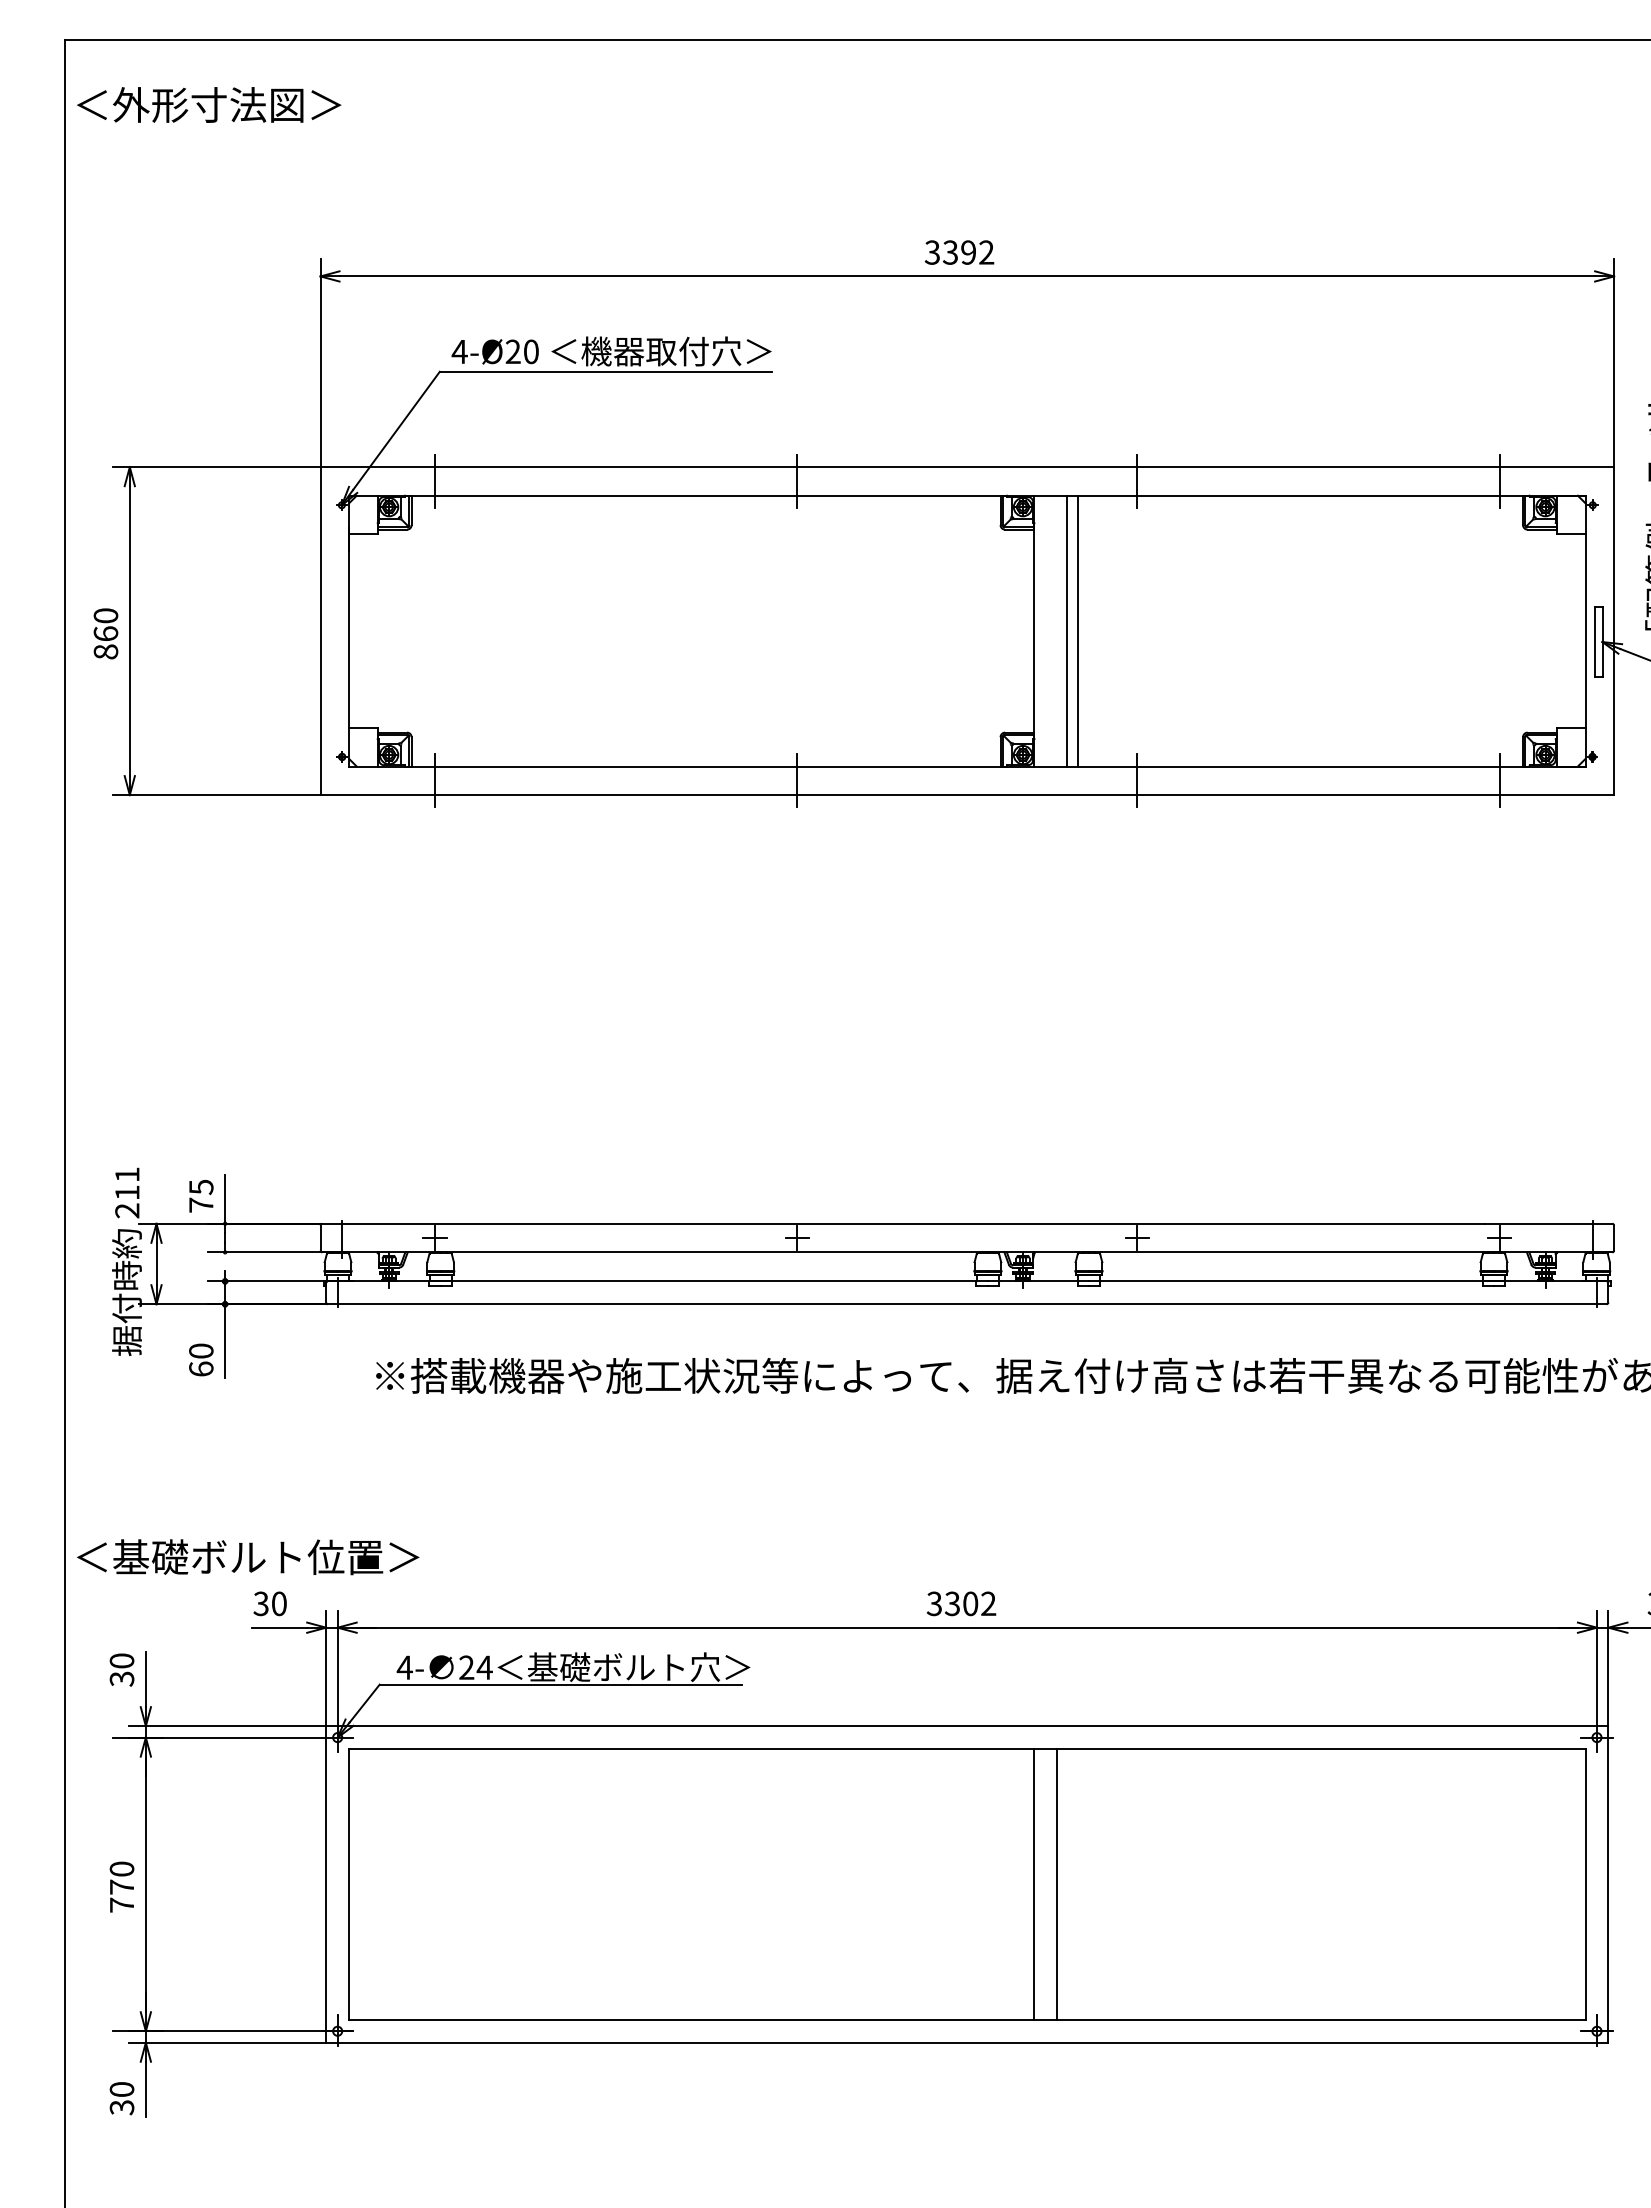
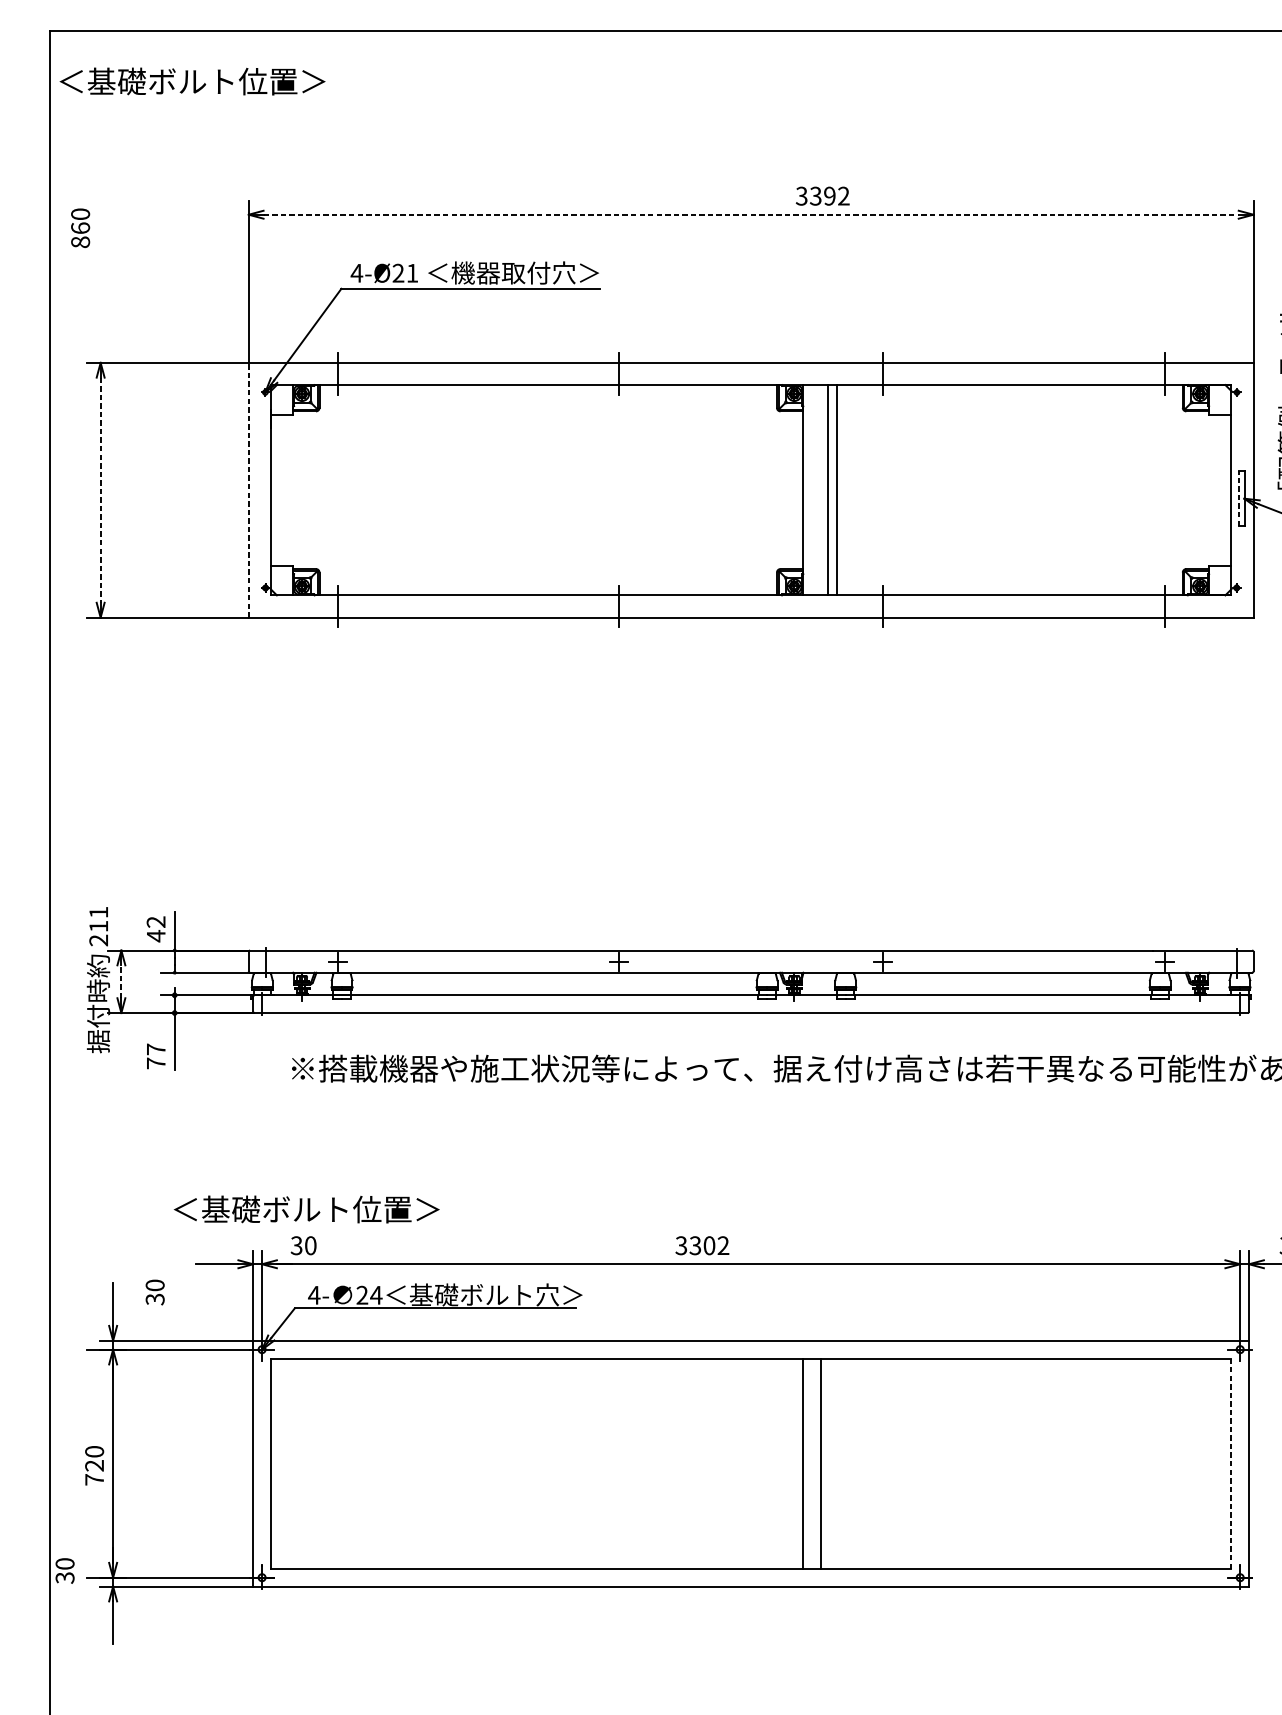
text: (265, 104) -> (206, 81), ＜外形寸法図＞ -> ＜基礎ボルト位置＞
text: (959, 252) -> (822, 196), moved
line: (967, 276) -> (751, 214), solid -> dashed
text: (531, 351) -> (412, 273), 4-Ø20 -> 4-Ø21
line: (129, 631) -> (100, 490), solid -> dashed
line: (320, 631) -> (248, 490), solid -> dashed
text: (105, 633) -> (80, 227), moved
line: (1594, 641) -> (1238, 498), solid -> dashed
text: (201, 1196) -> (156, 929), 75 -> 42
line: (156, 1263) -> (121, 981), solid -> dashed
text: (201, 1359) -> (156, 1055), 60 -> 77
text: (248, 1557) -> (307, 1209), moved
text: (269, 1603) -> (303, 1245), moved
text: (961, 1603) -> (702, 1245), moved
text: (121, 1669) -> (154, 1292), moved
line: (1585, 1884) -> (1231, 1463), solid -> dashed
text: (121, 1886) -> (94, 1465), 770 -> 720
text: (121, 2098) -> (64, 1570), moved

